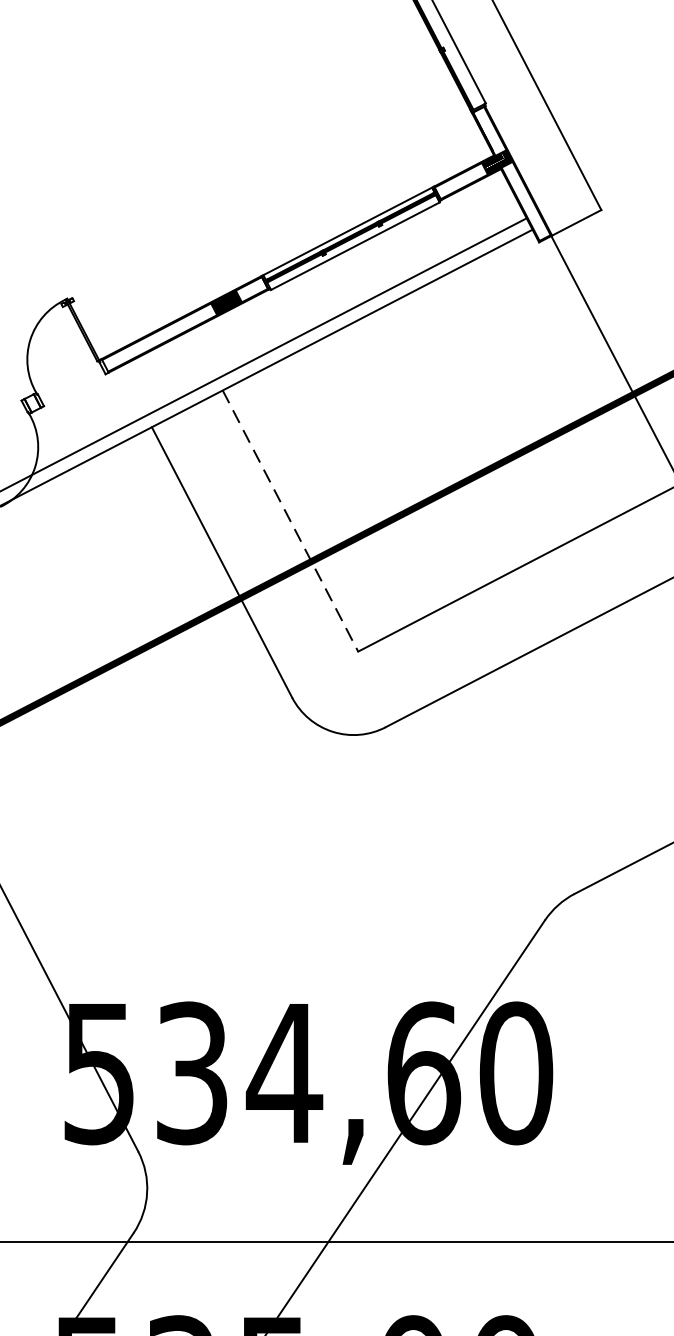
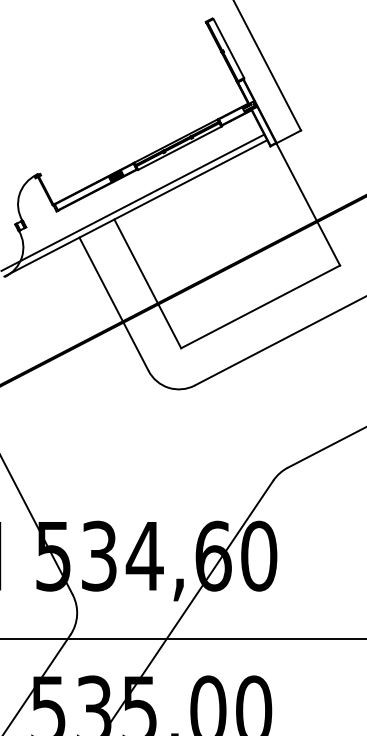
line: (289, 520) -> (147, 283), dashed -> solid

